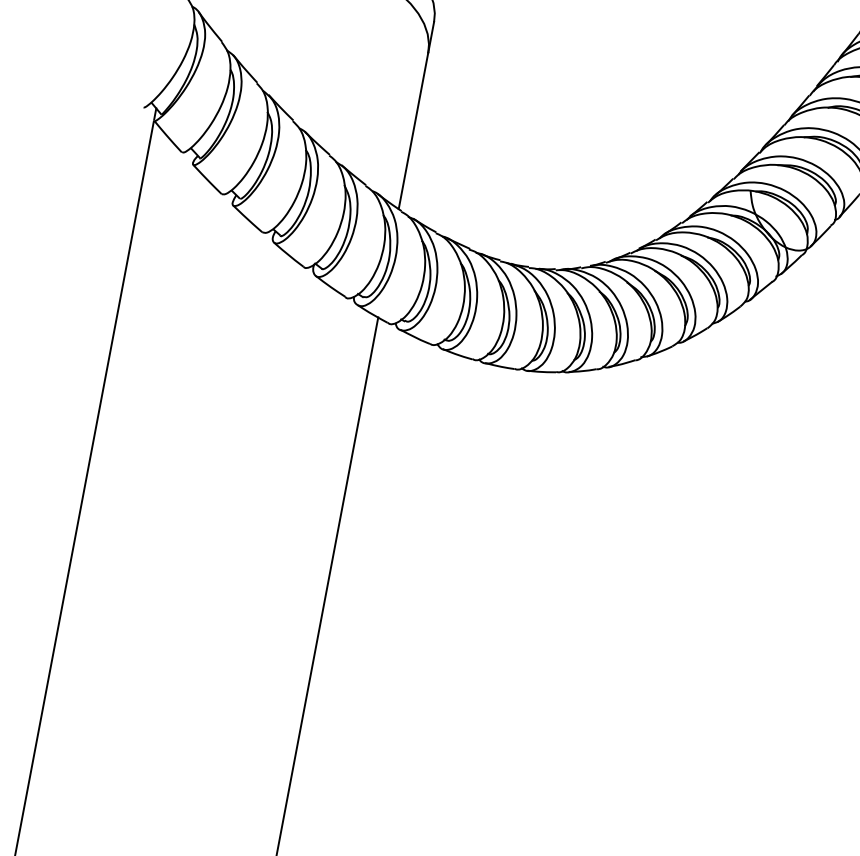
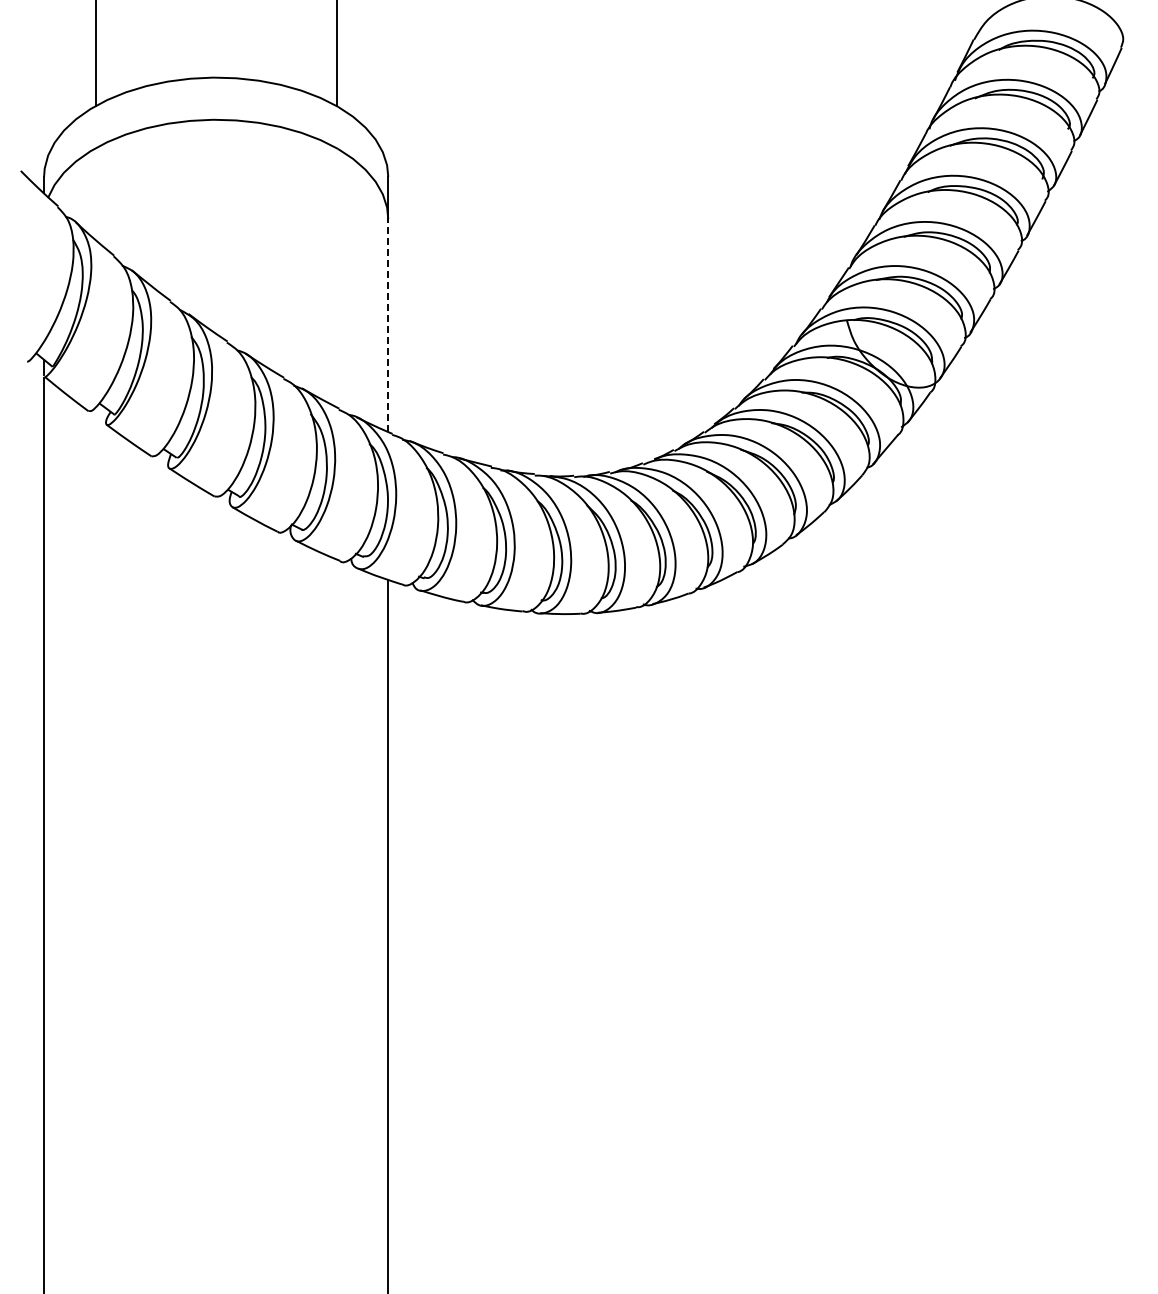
line: (413, 131) -> (388, 325), solid -> dashed

